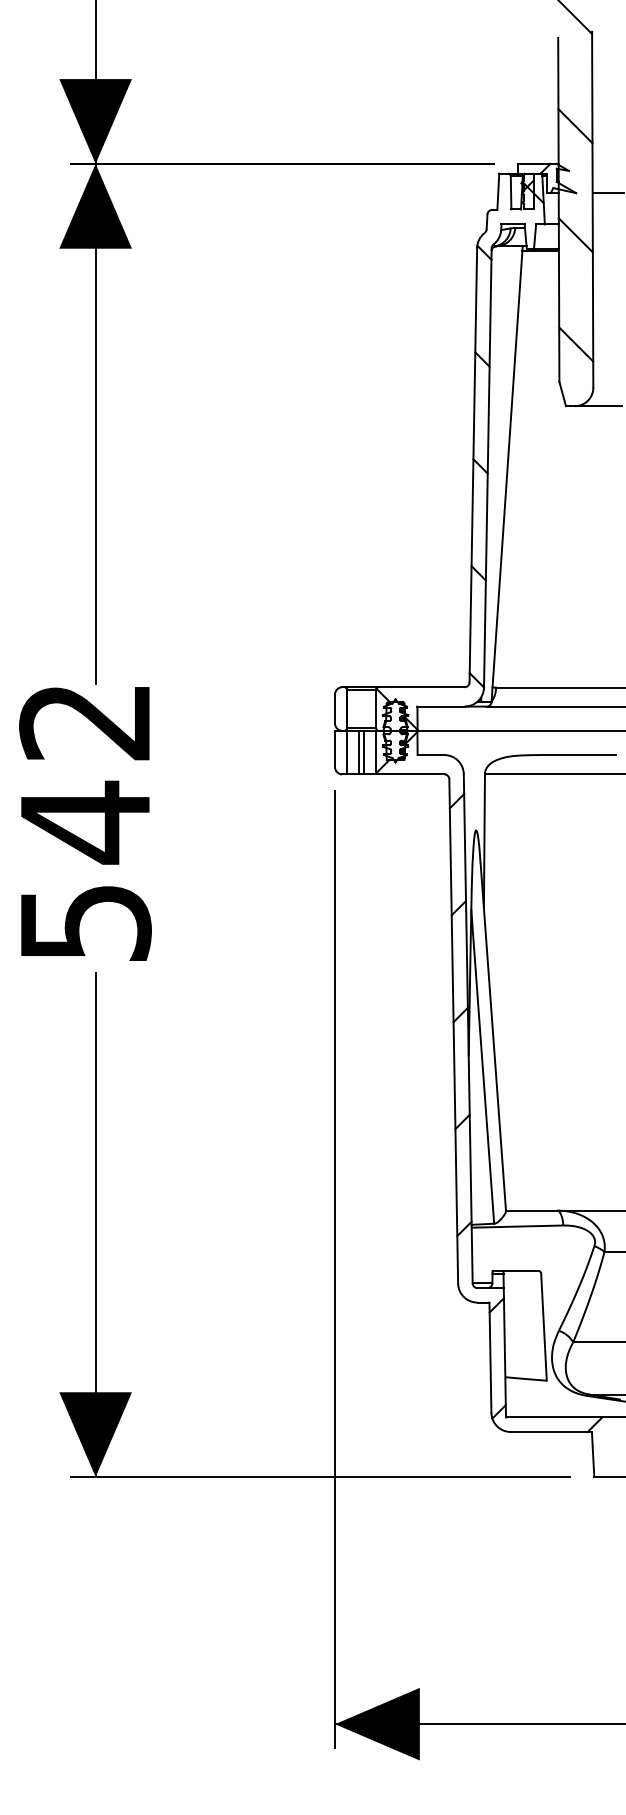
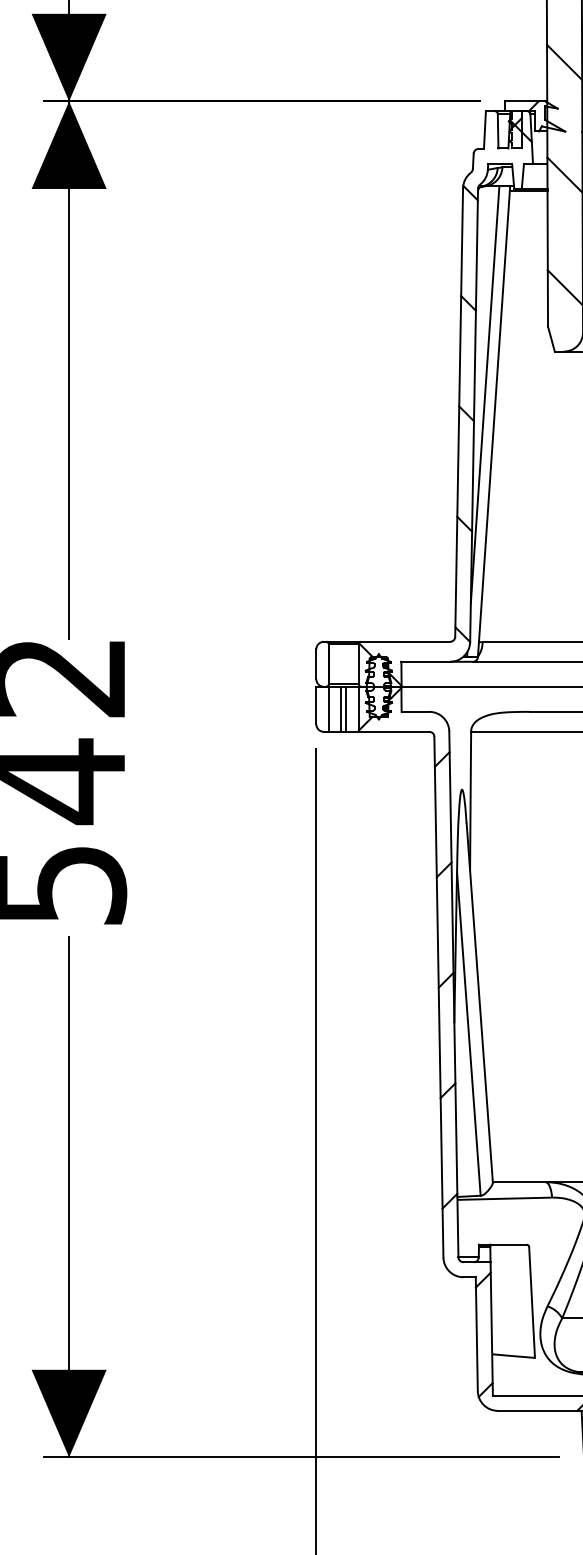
line: (498, 447) -> (485, 394), added

